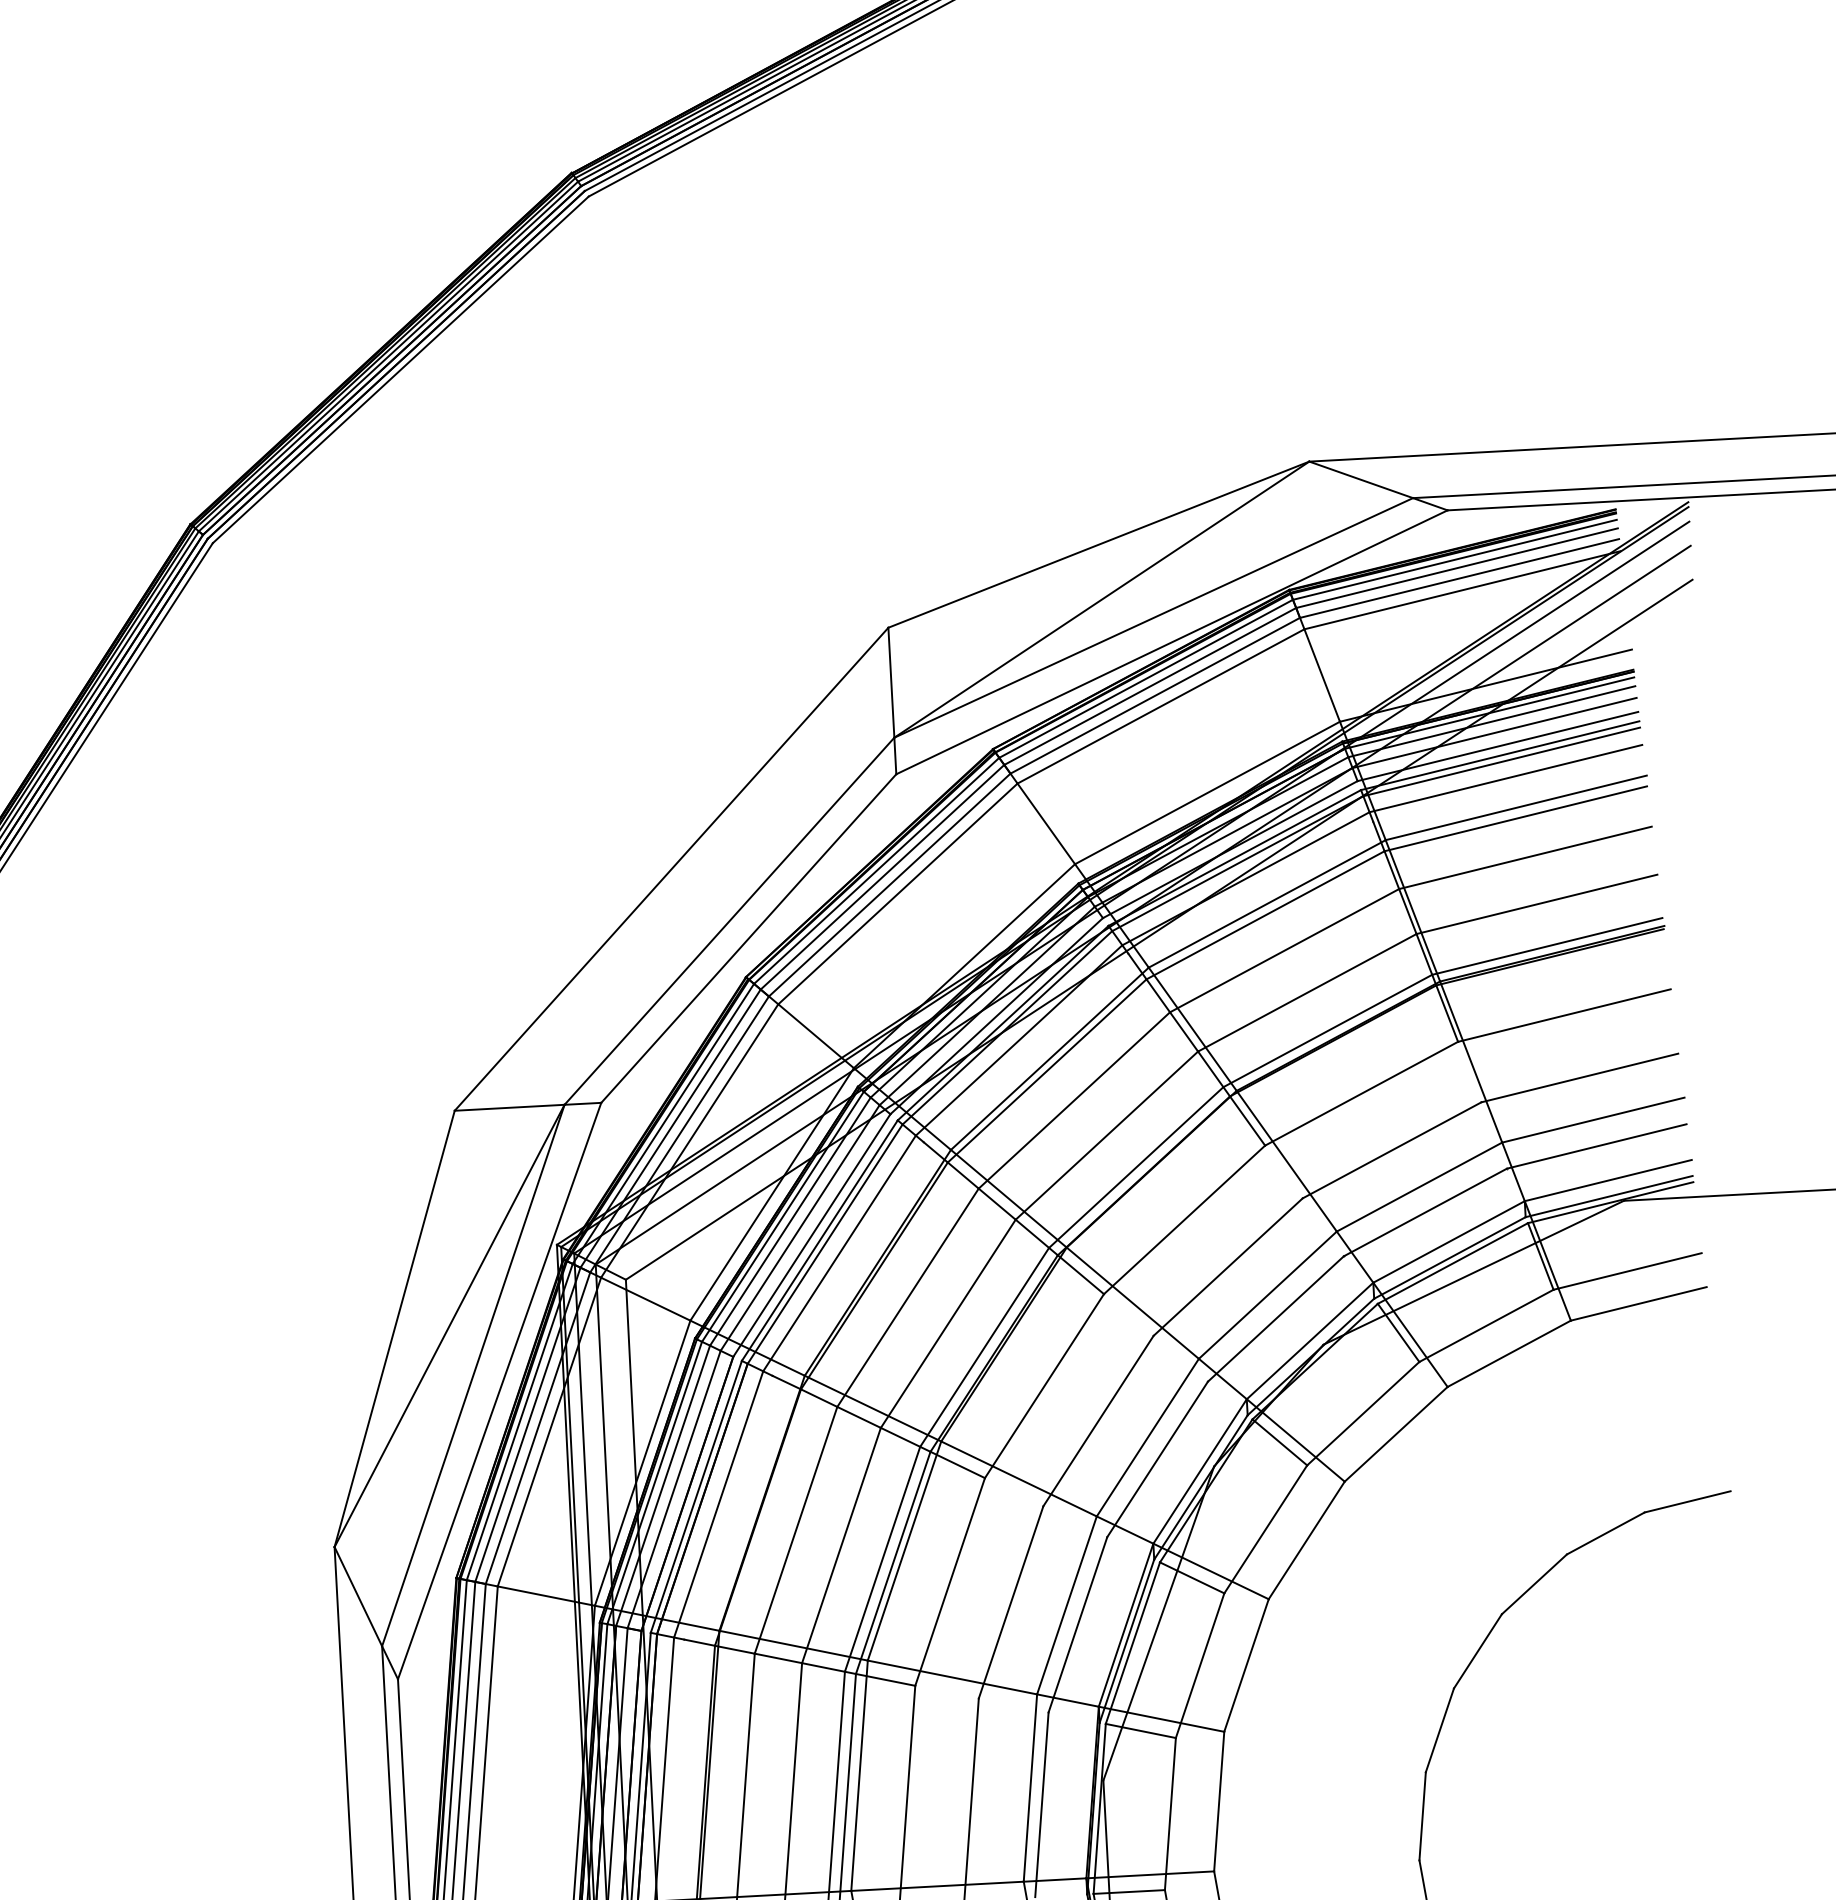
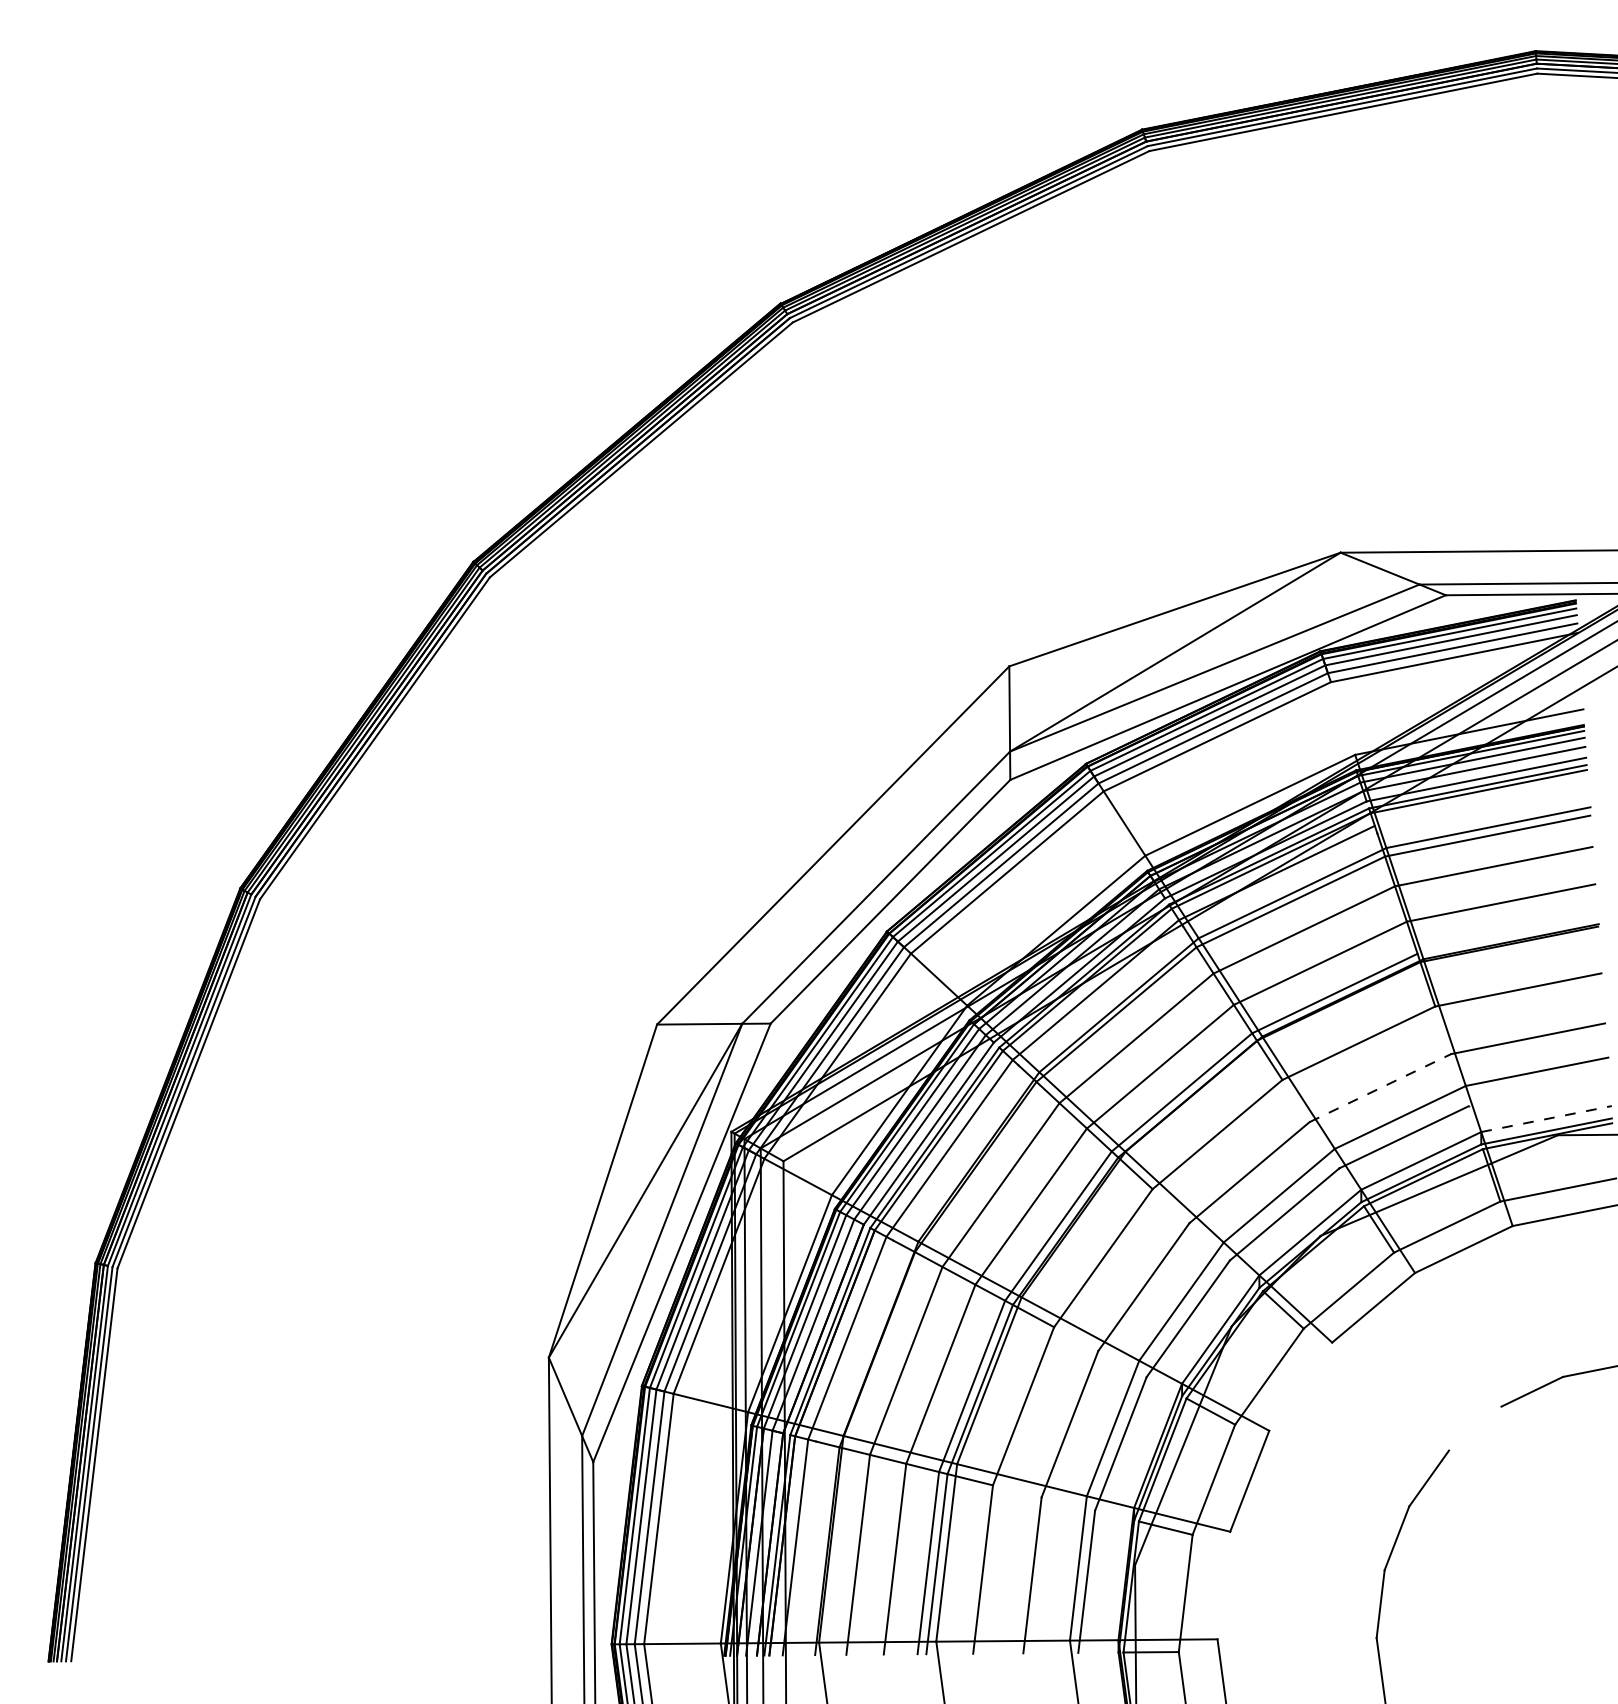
line: (1321, 674) -> (1342, 717), removed
line: (1505, 778) -> (1481, 804), removed
line: (1547, 945) -> (1507, 935), removed
line: (1596, 1146) -> (1538, 1092), removed
line: (1392, 1150) -> (1380, 1088), solid -> dashed
line: (1608, 1181) -> (1546, 1119), solid -> dashed
line: (1306, 1540) -> (1300, 1386), removed
line: (1534, 1584) -> (1475, 1428), removed
line: (1218, 1801) -> (1223, 1585), removed

